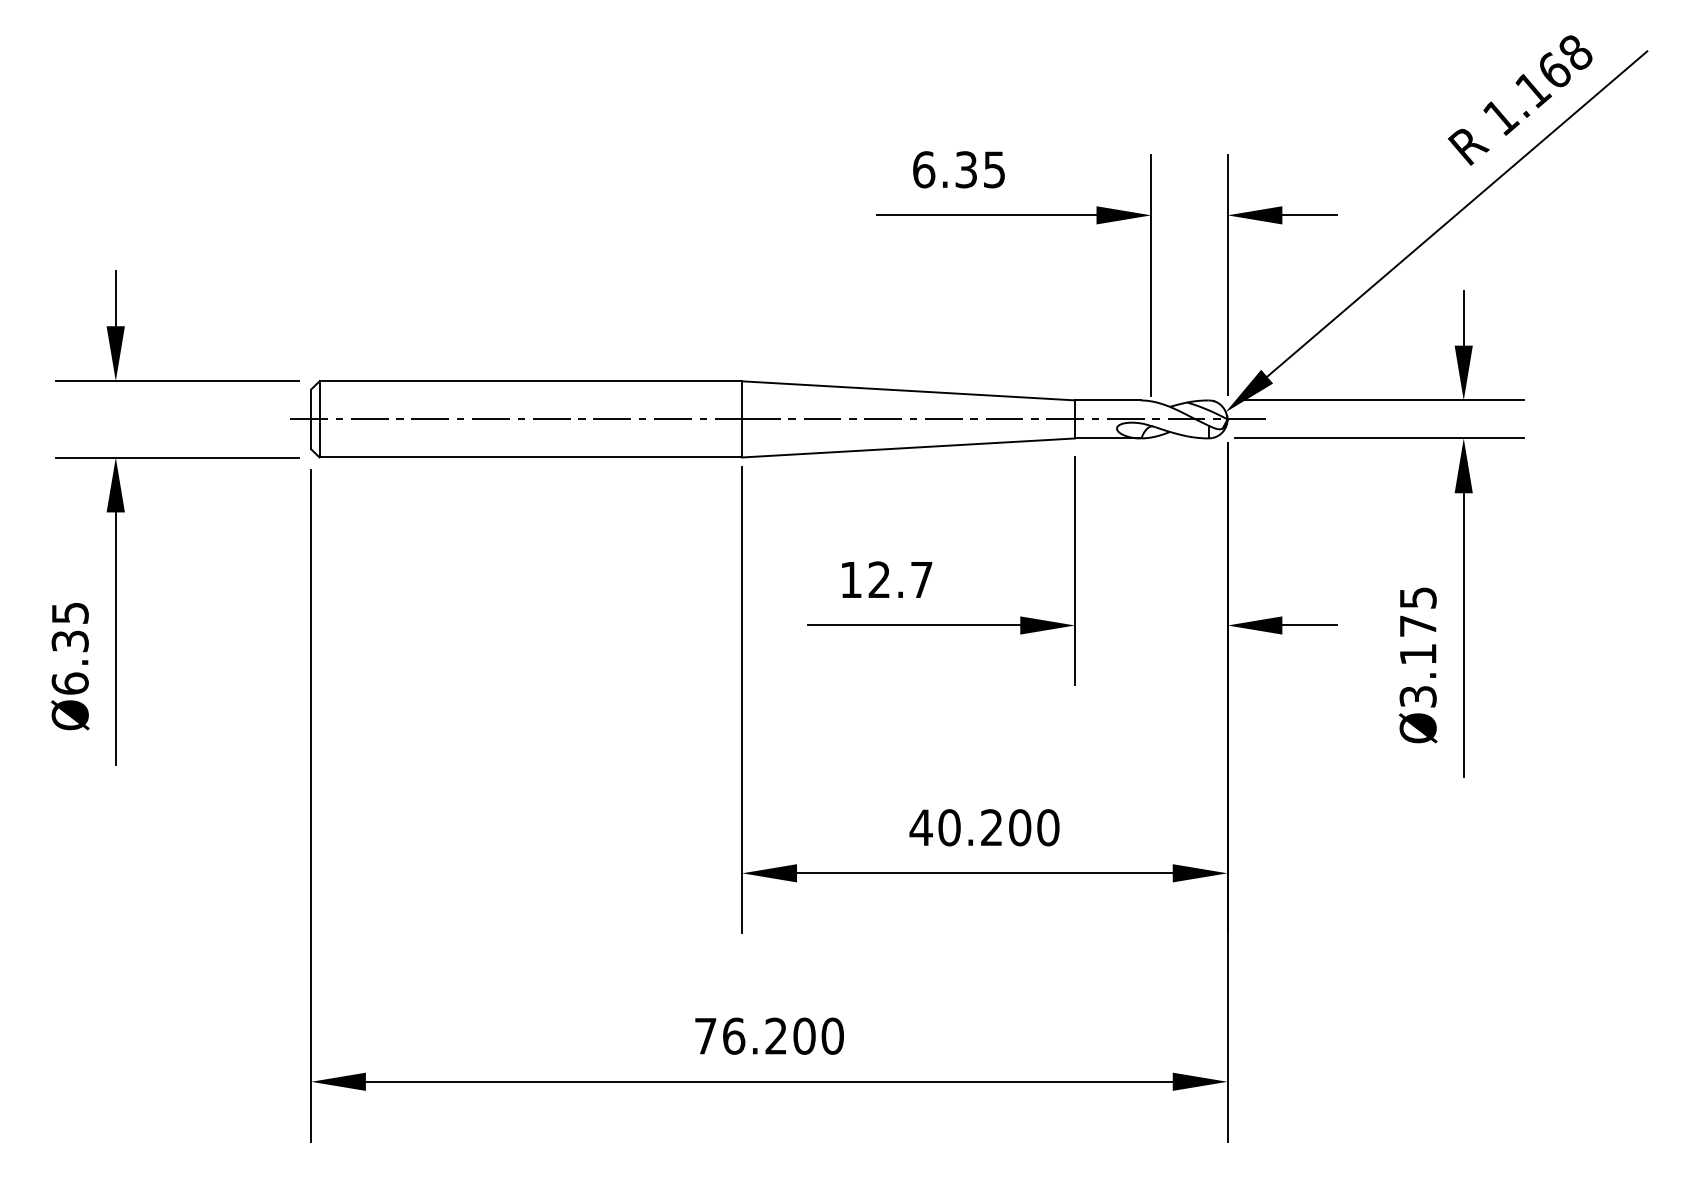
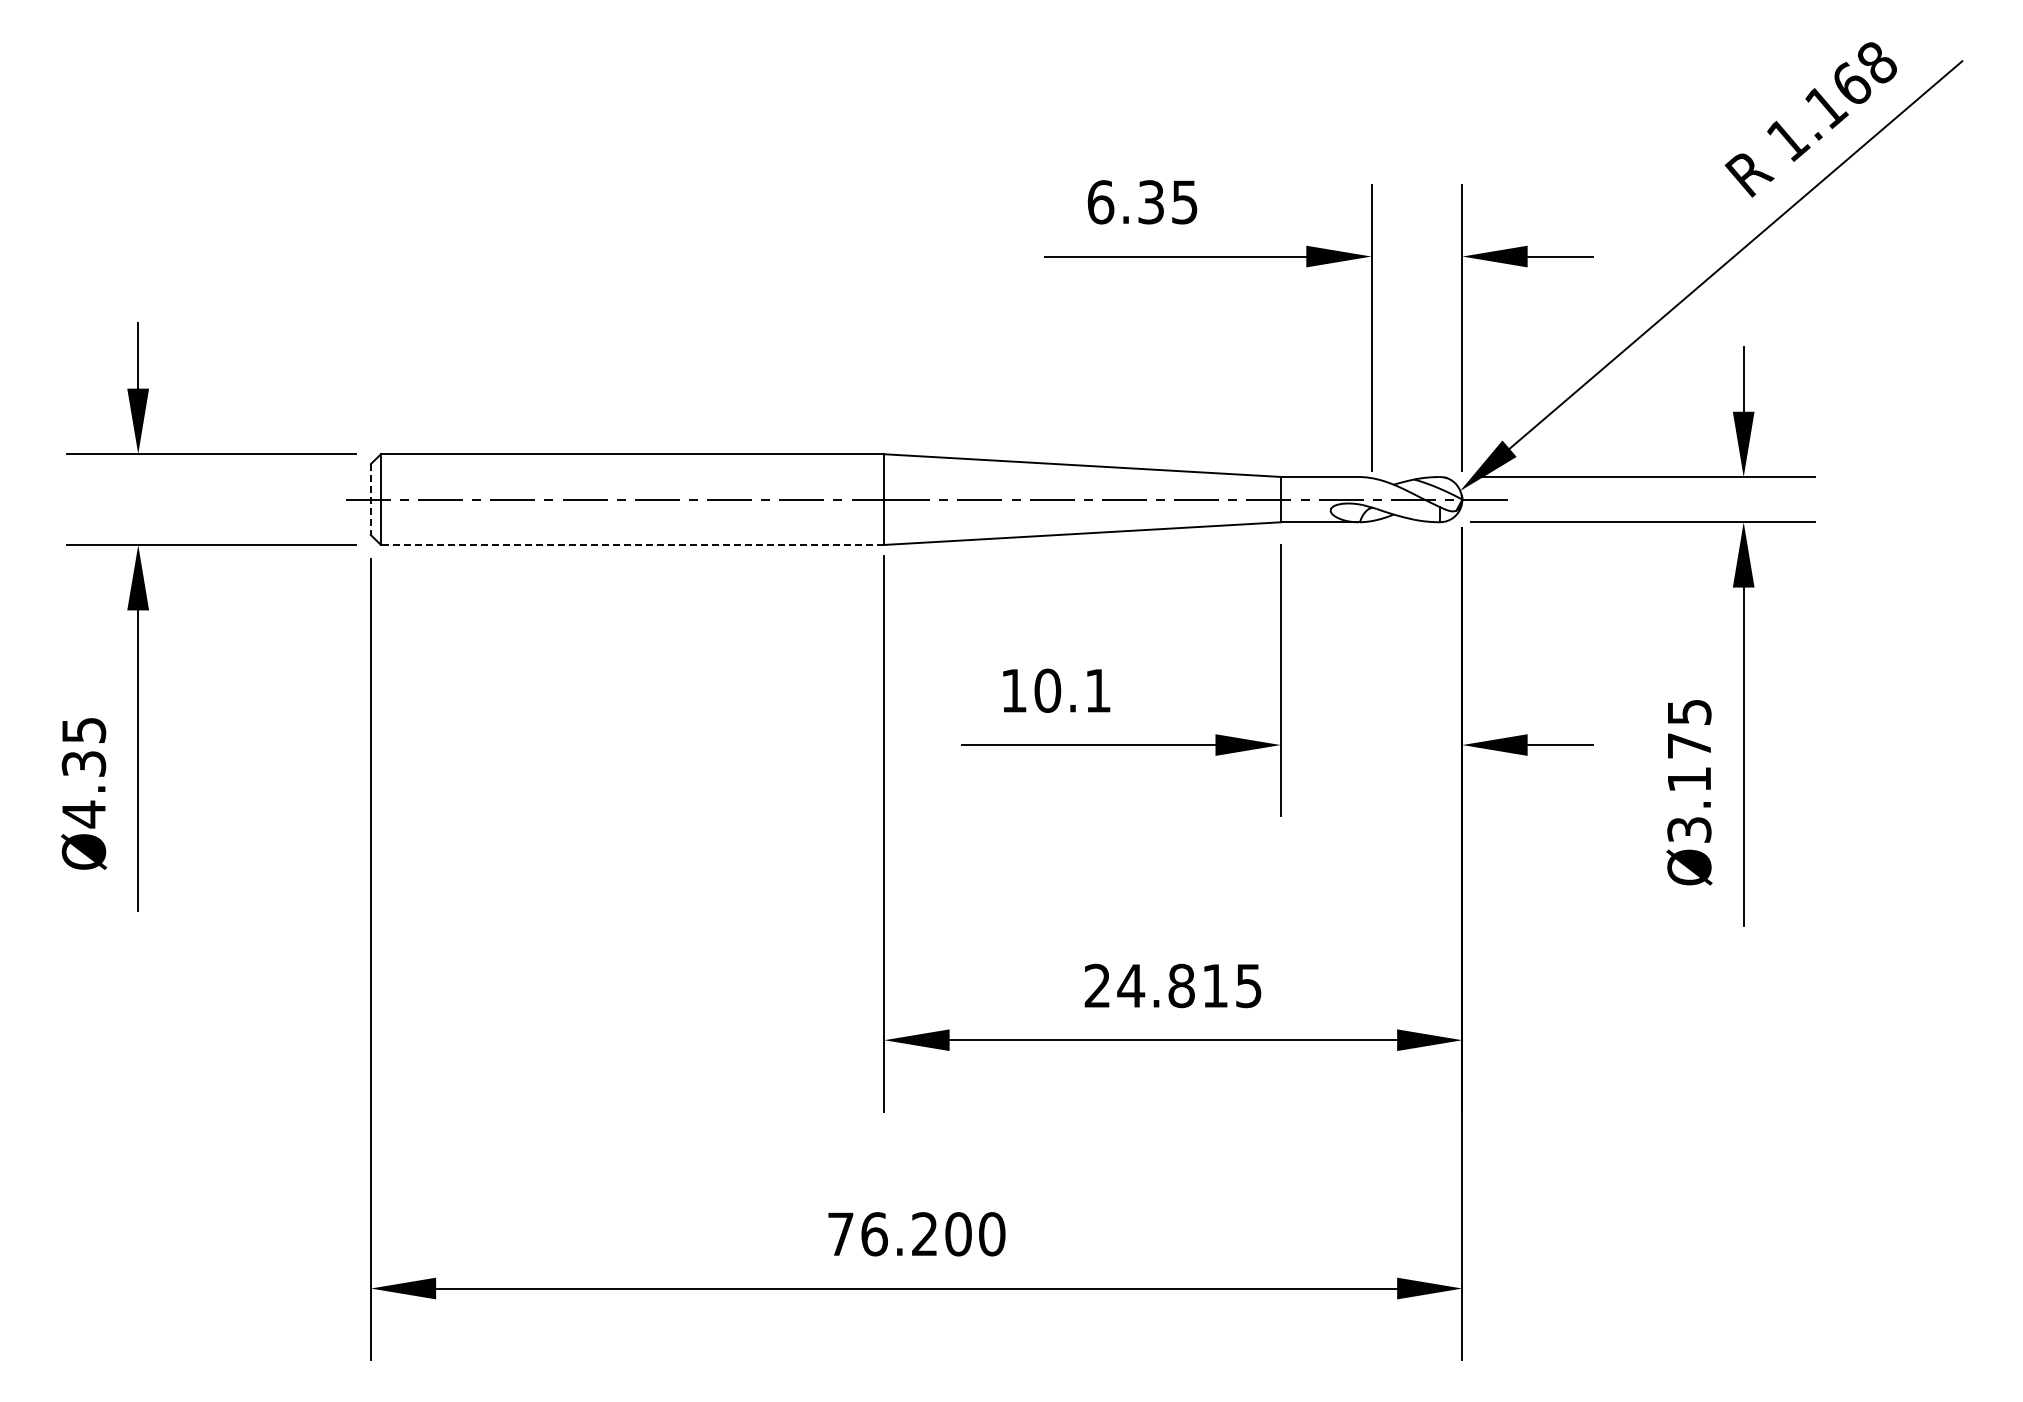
line: (310, 419) -> (370, 499), solid -> dashed
line: (530, 457) -> (632, 544), solid -> dashed
text: (900, 579) -> (1072, 690), 12.7 -> 10.1
text: (69, 683) -> (83, 814), Ø6.35 -> Ø4.35
text: (984, 827) -> (1172, 985), 40.200 -> 24.815

